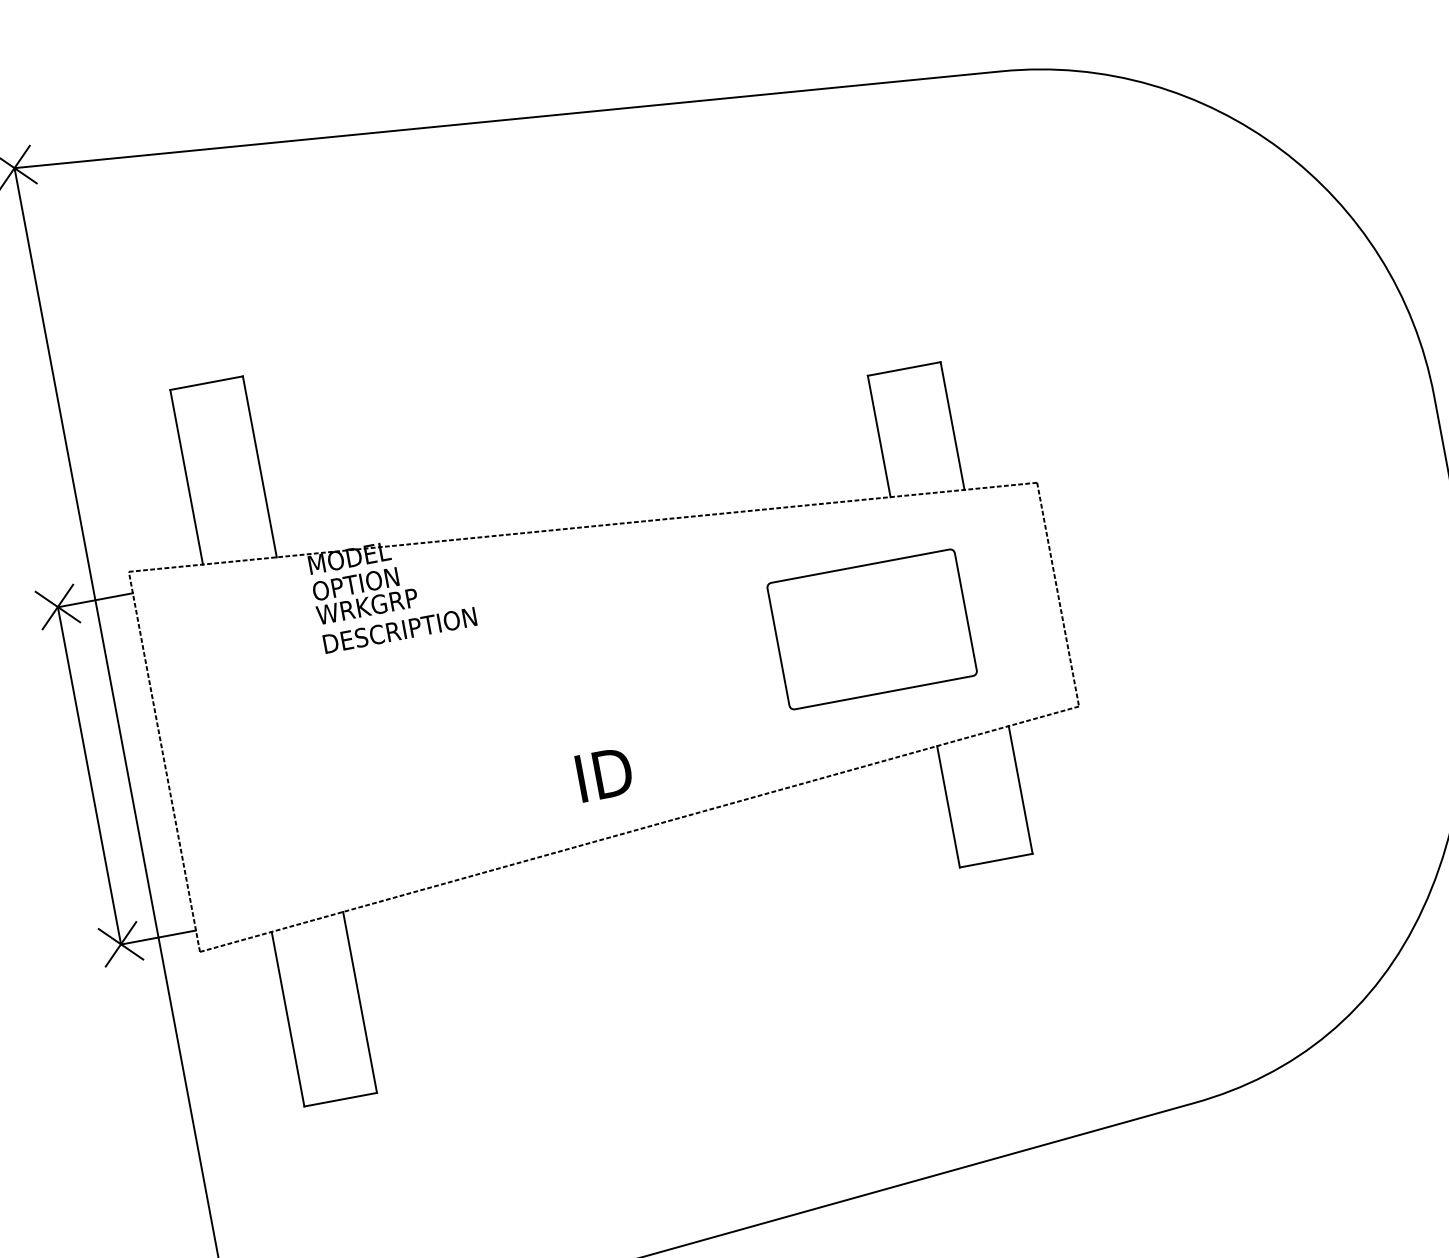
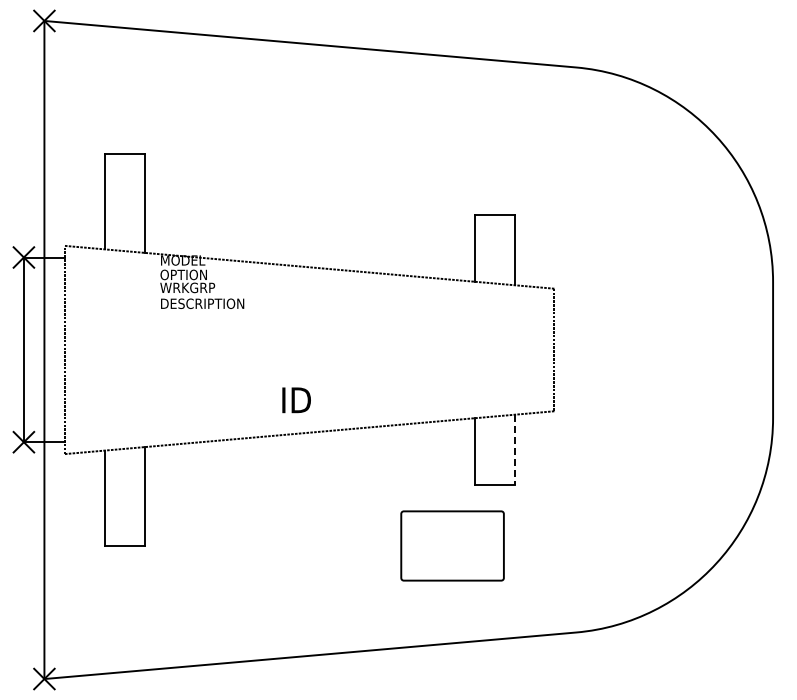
part: (871, 628) -> (452, 545), moved
line: (1021, 789) -> (515, 449), solid -> dashed

